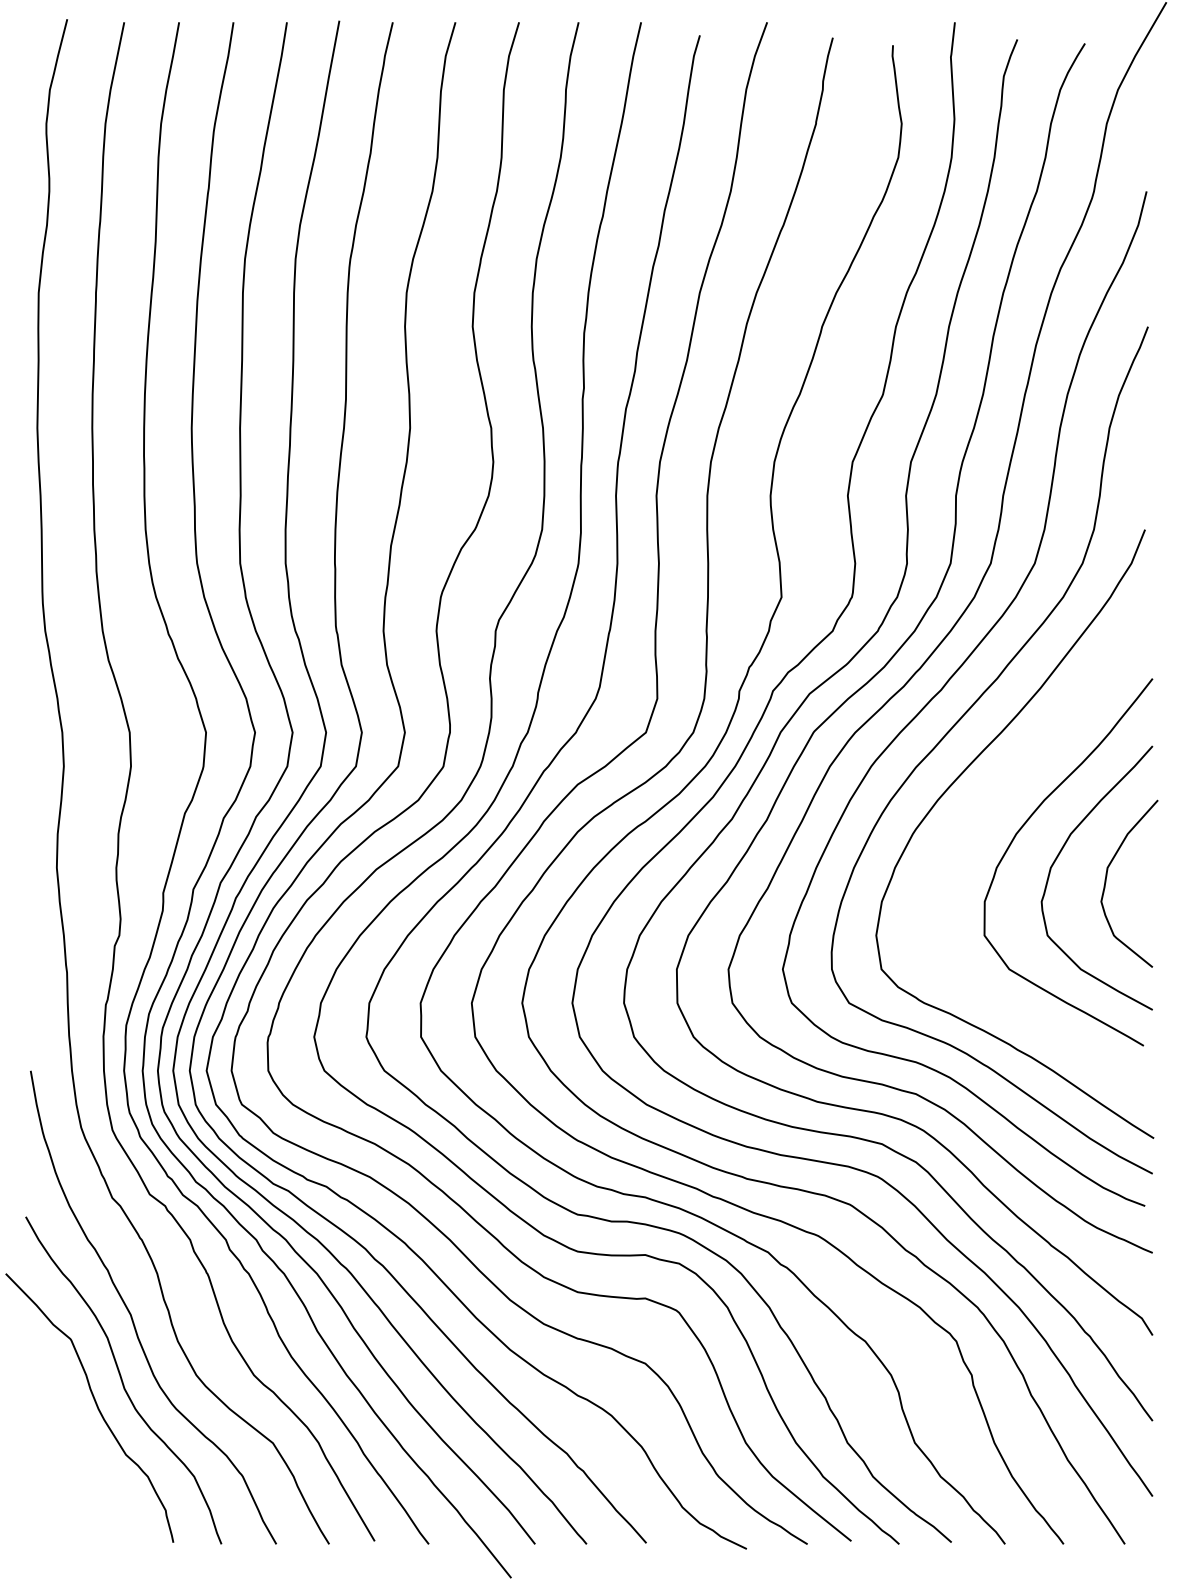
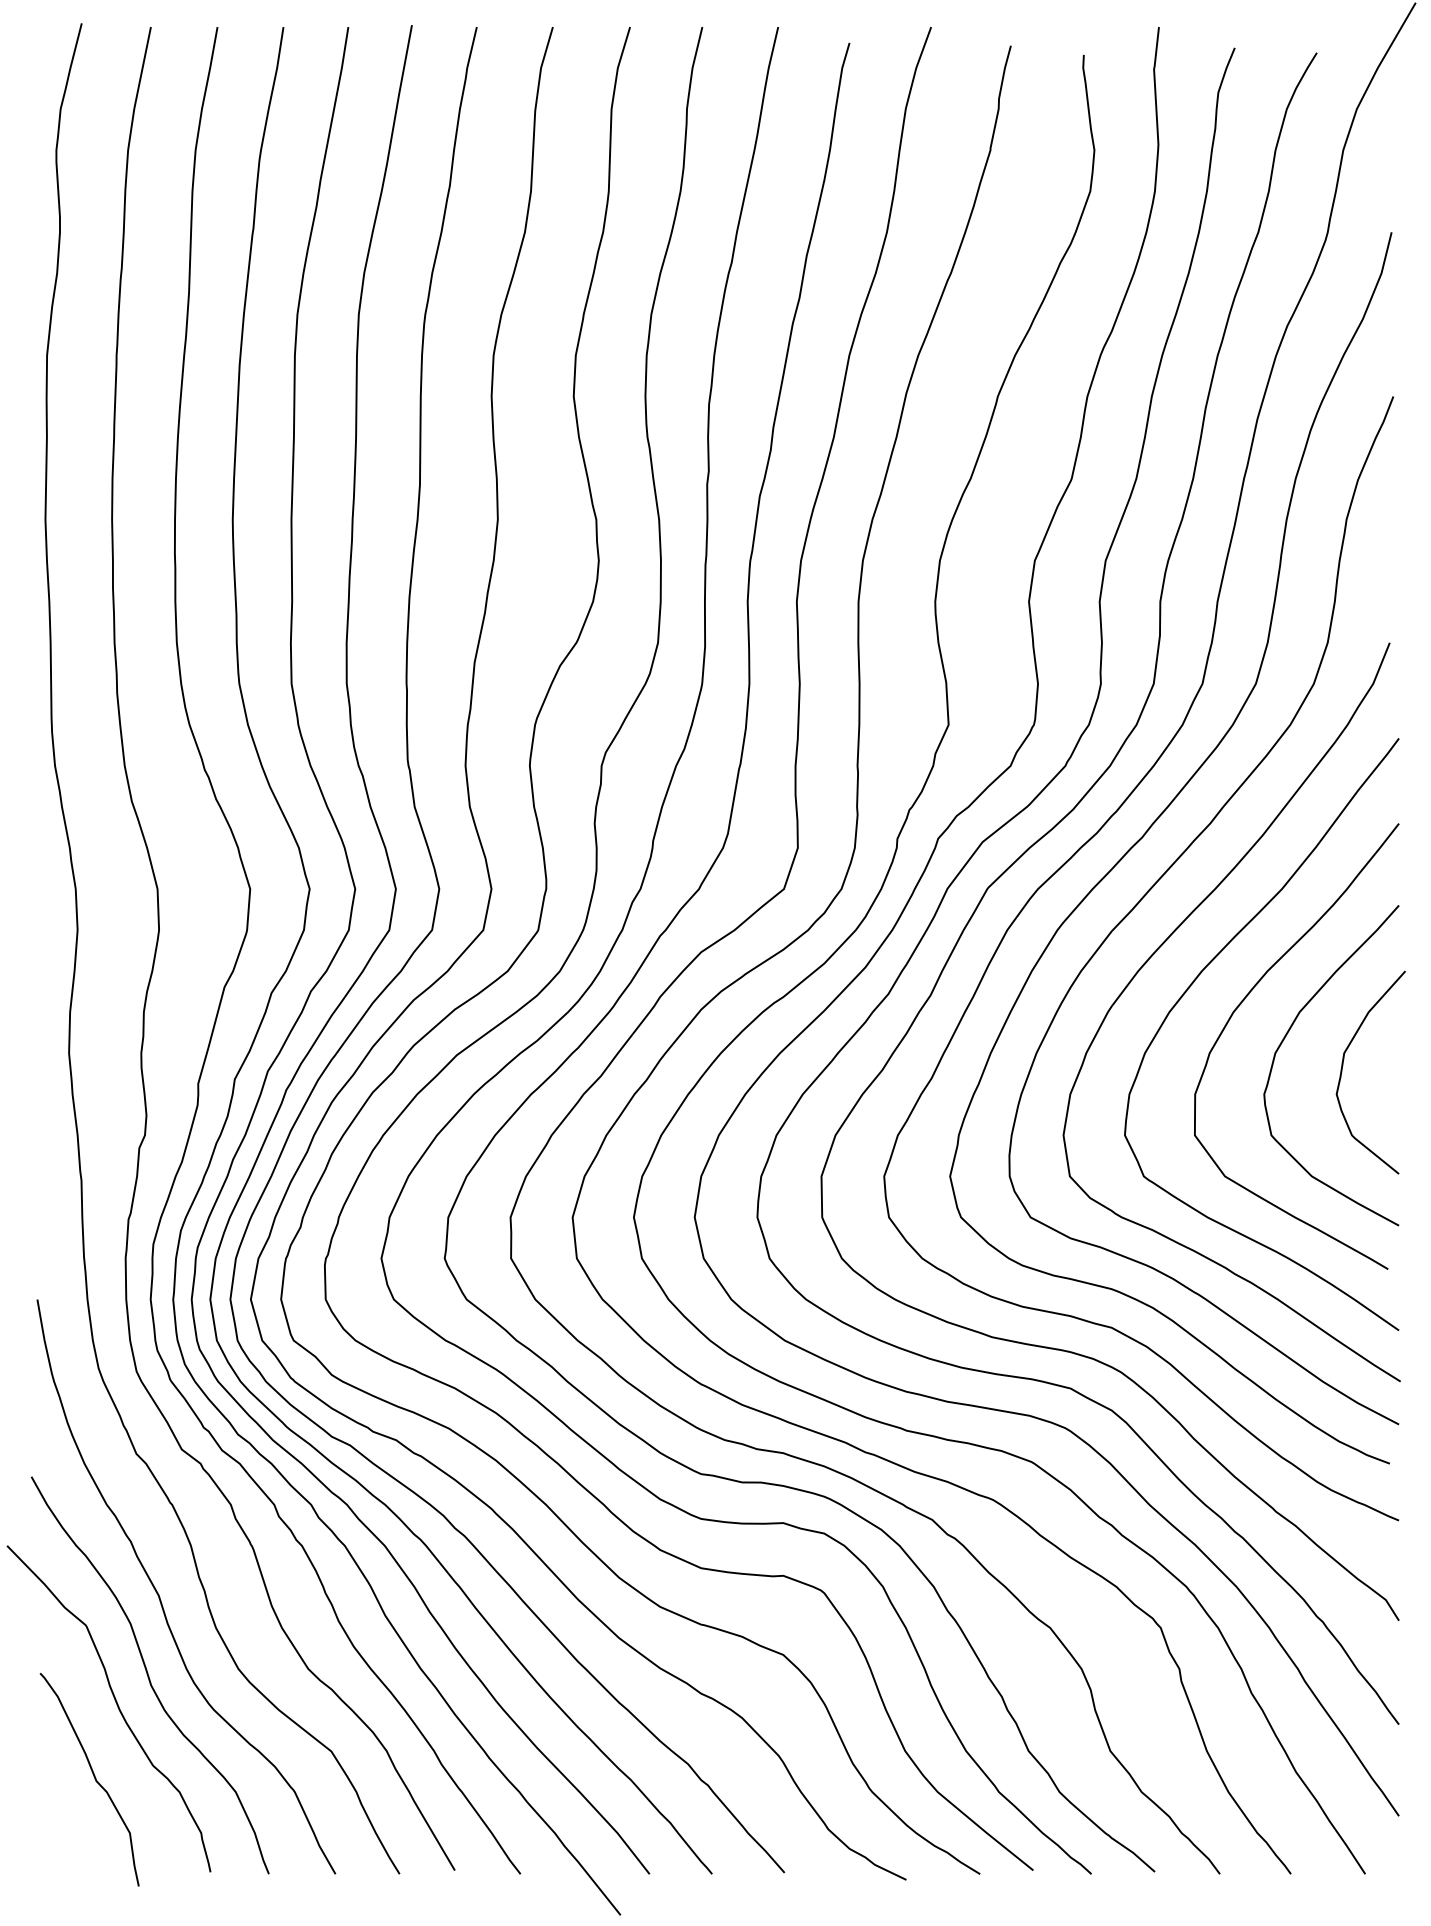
curve: (984, 809) -> (1194, 982), added
curve: (76, 1463) -> (93, 1776), added

